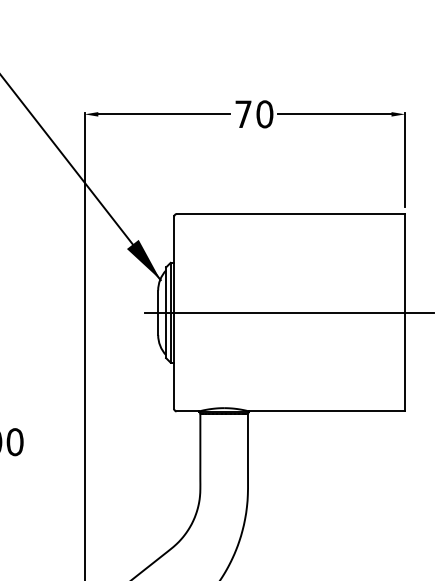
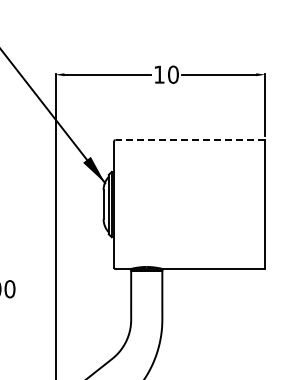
text: (243, 113) -> (159, 74), 70 -> 10
line: (291, 214) -> (190, 140), solid -> dashed
line: (289, 312) -> (189, 204), removed

